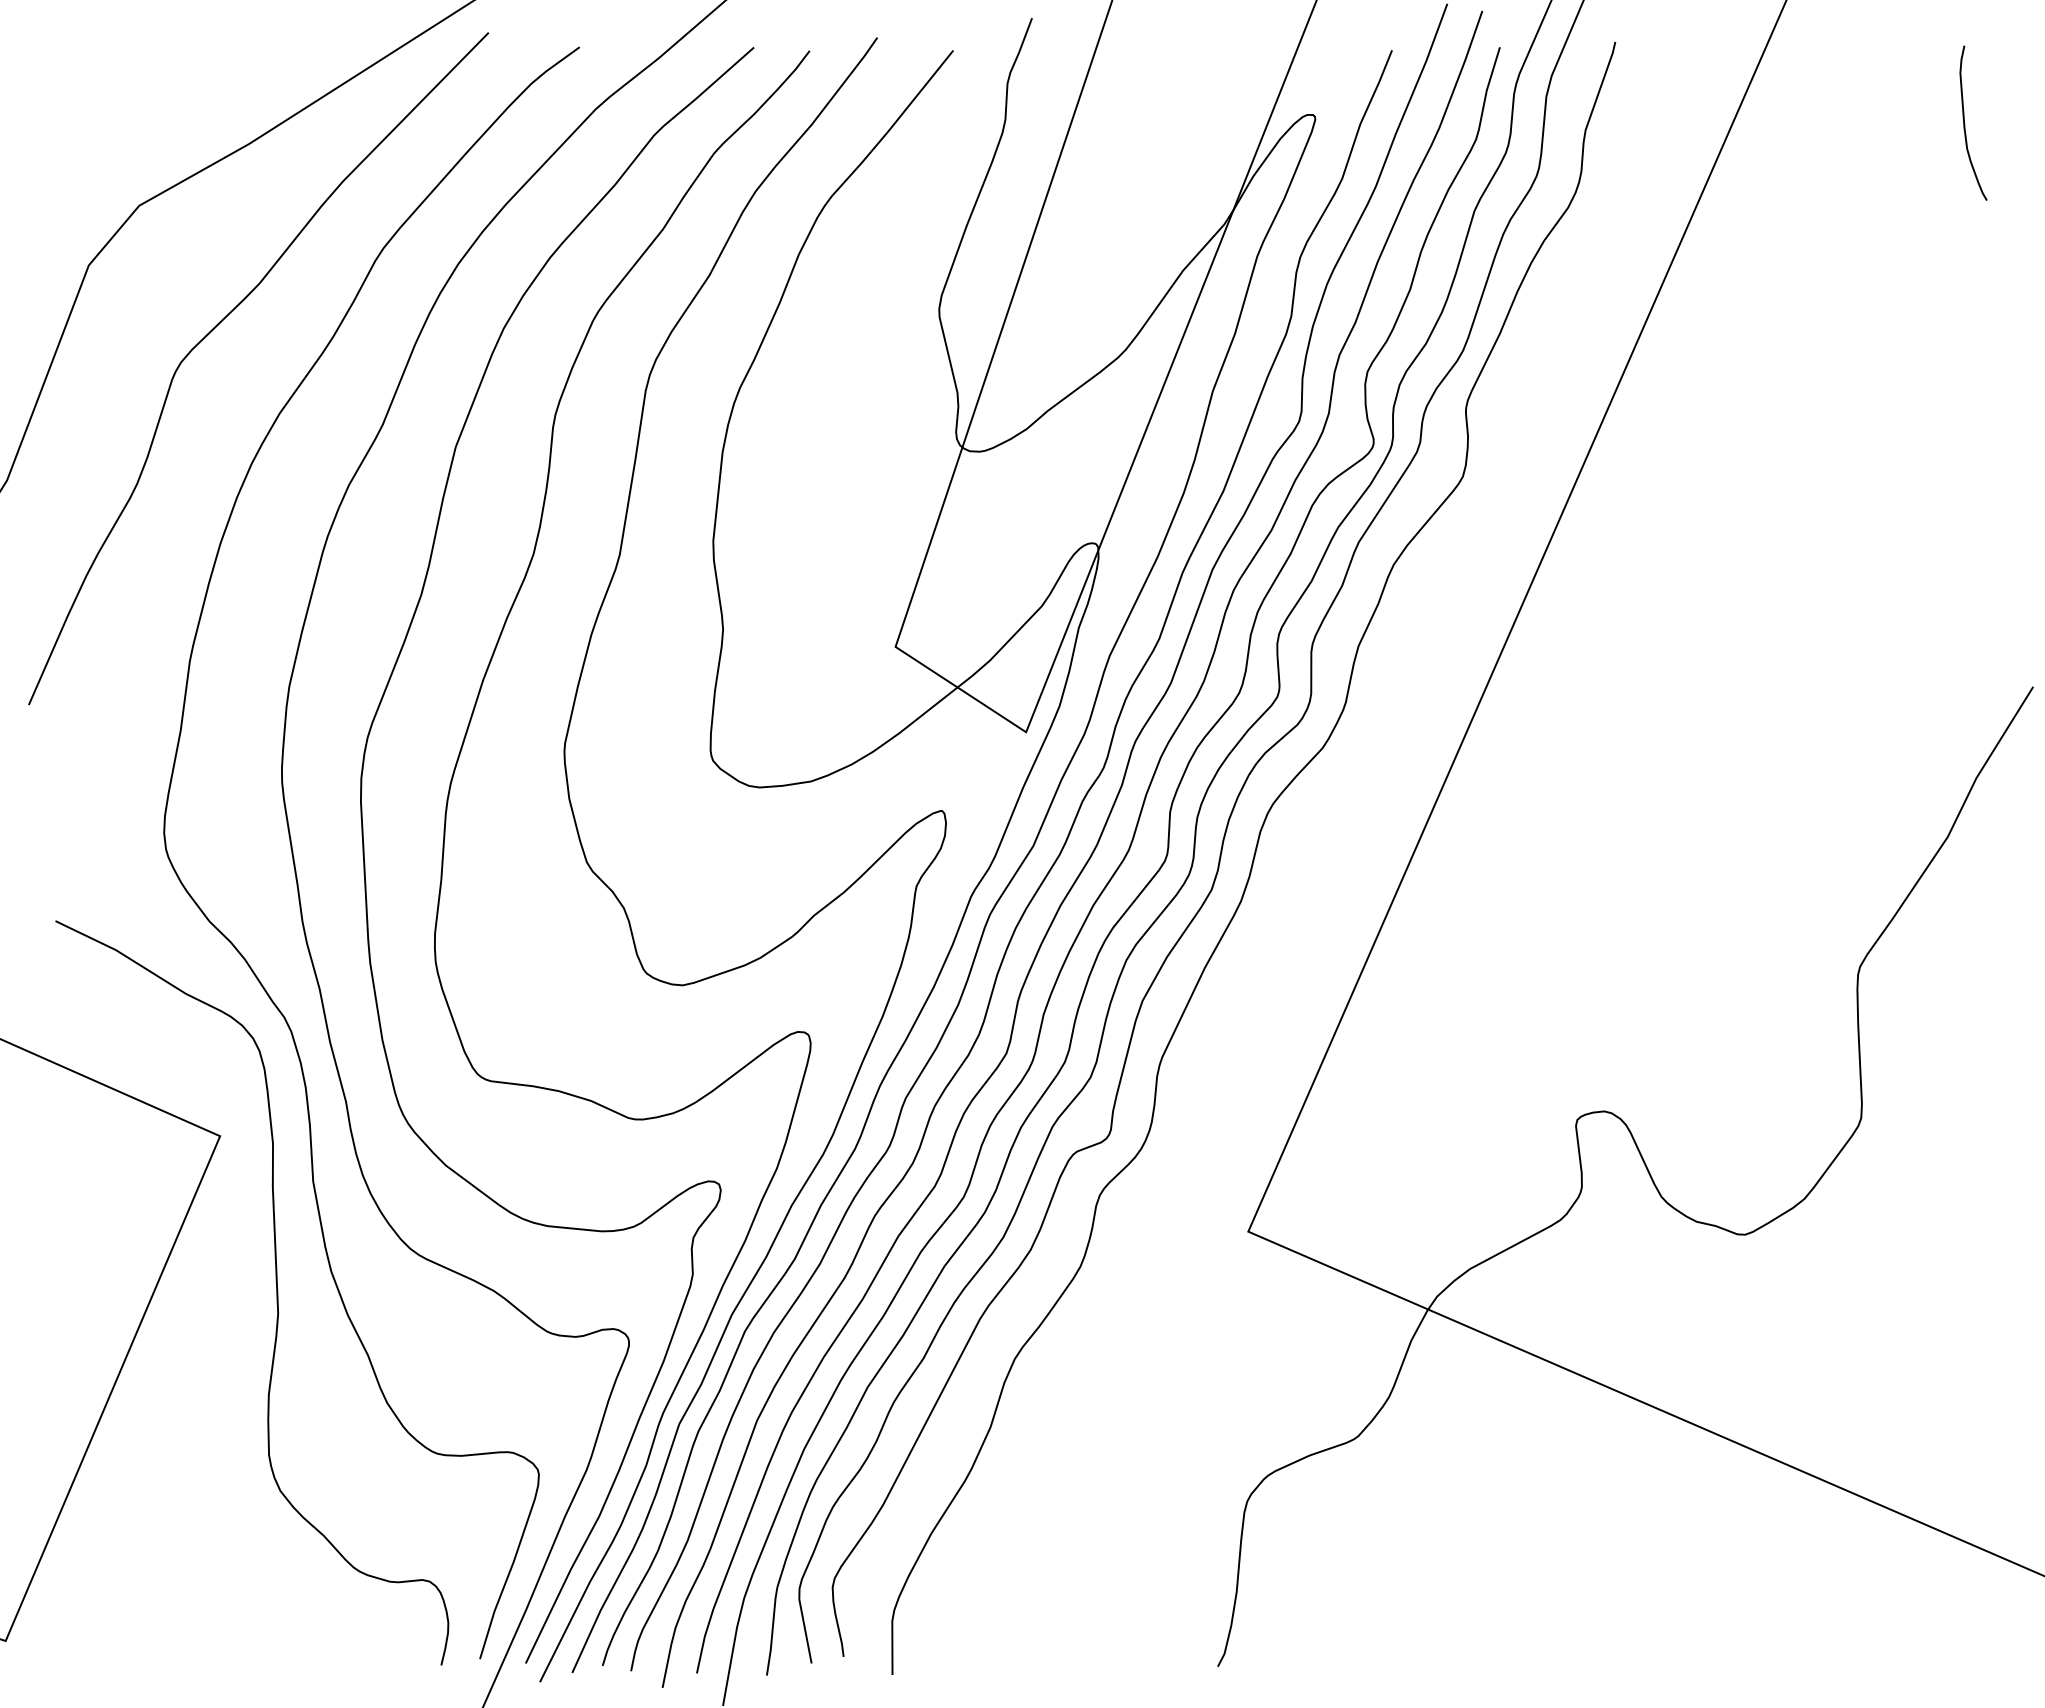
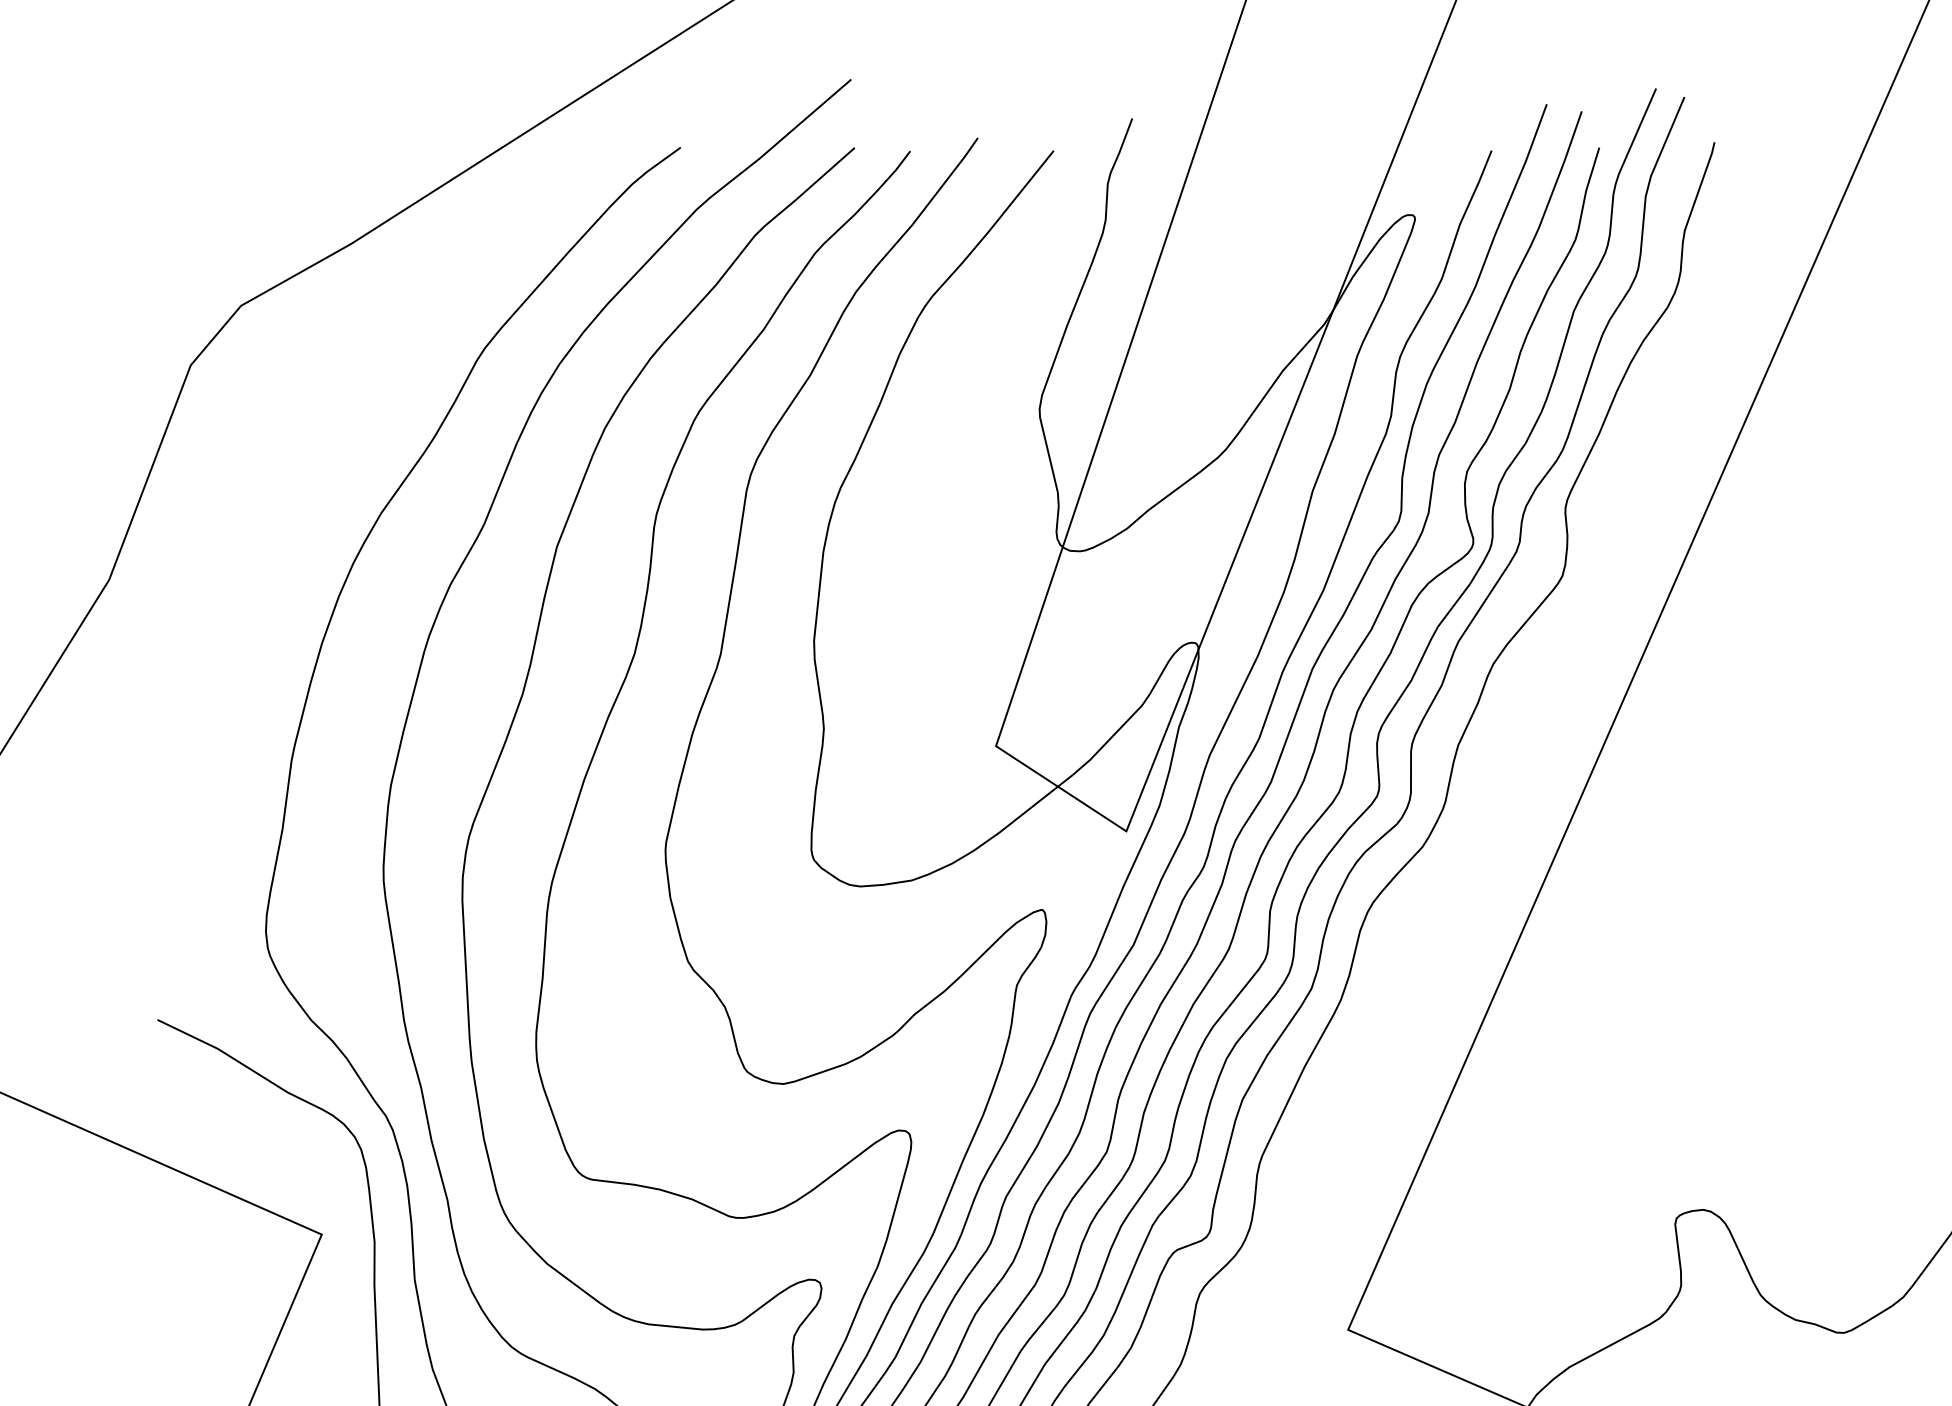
curve: (217, 326) -> (319, 426), removed

